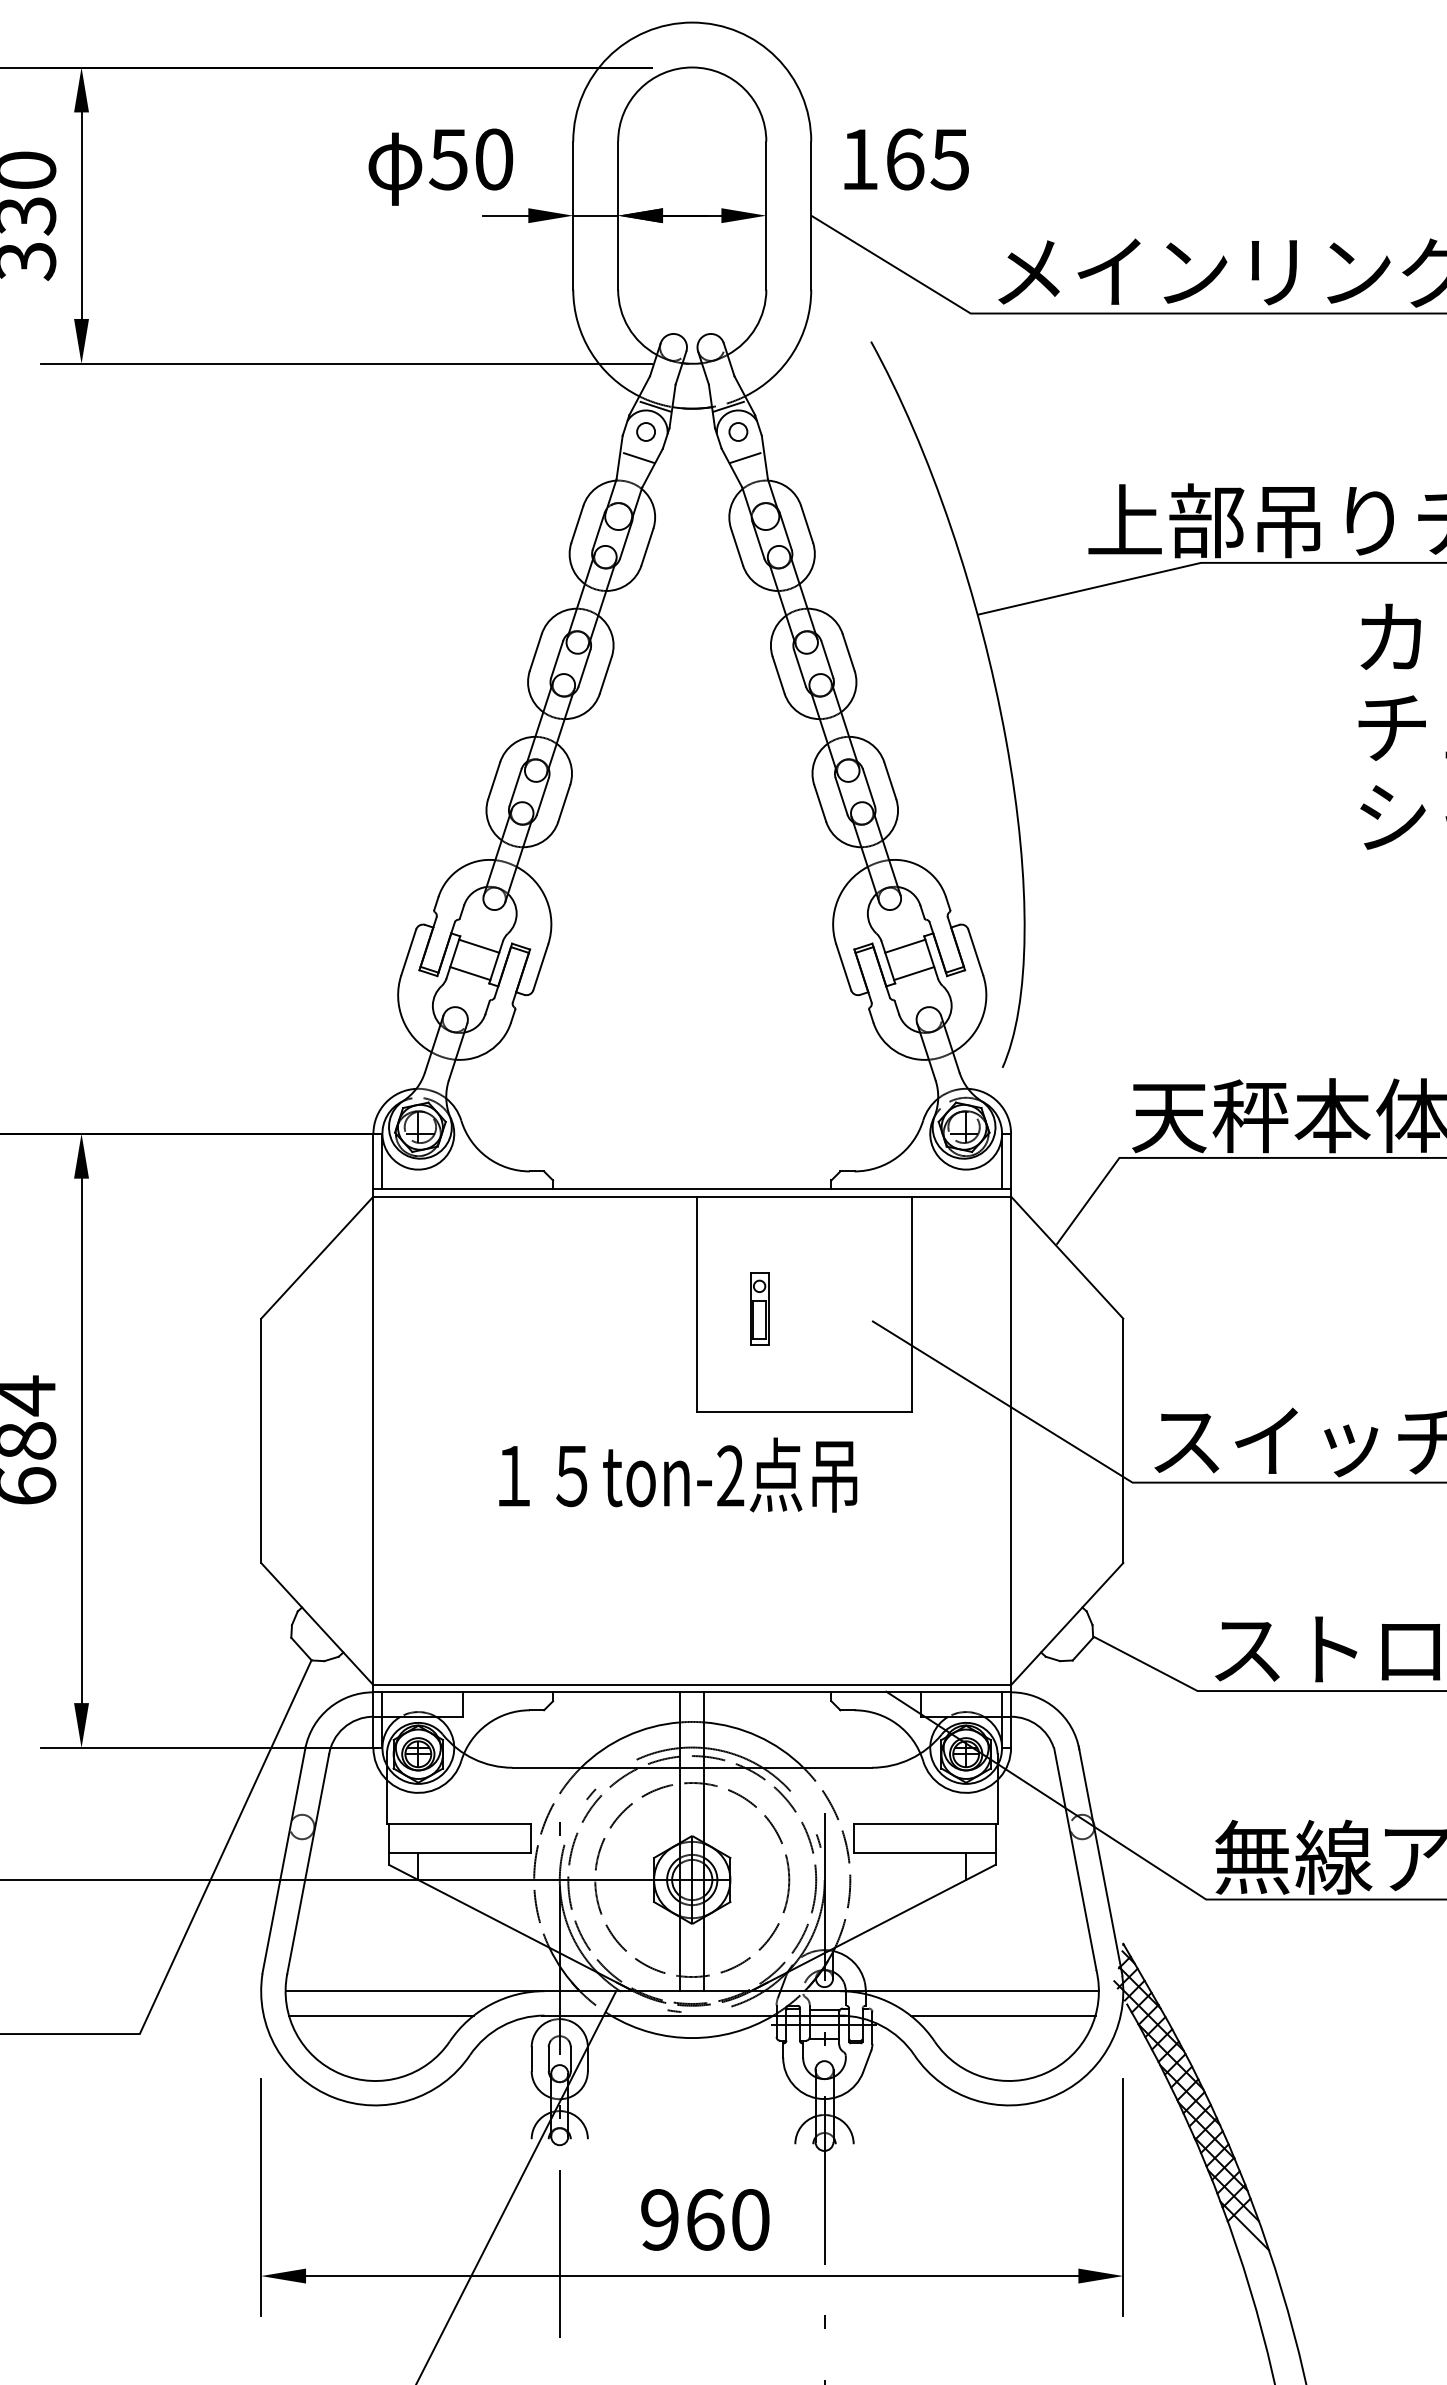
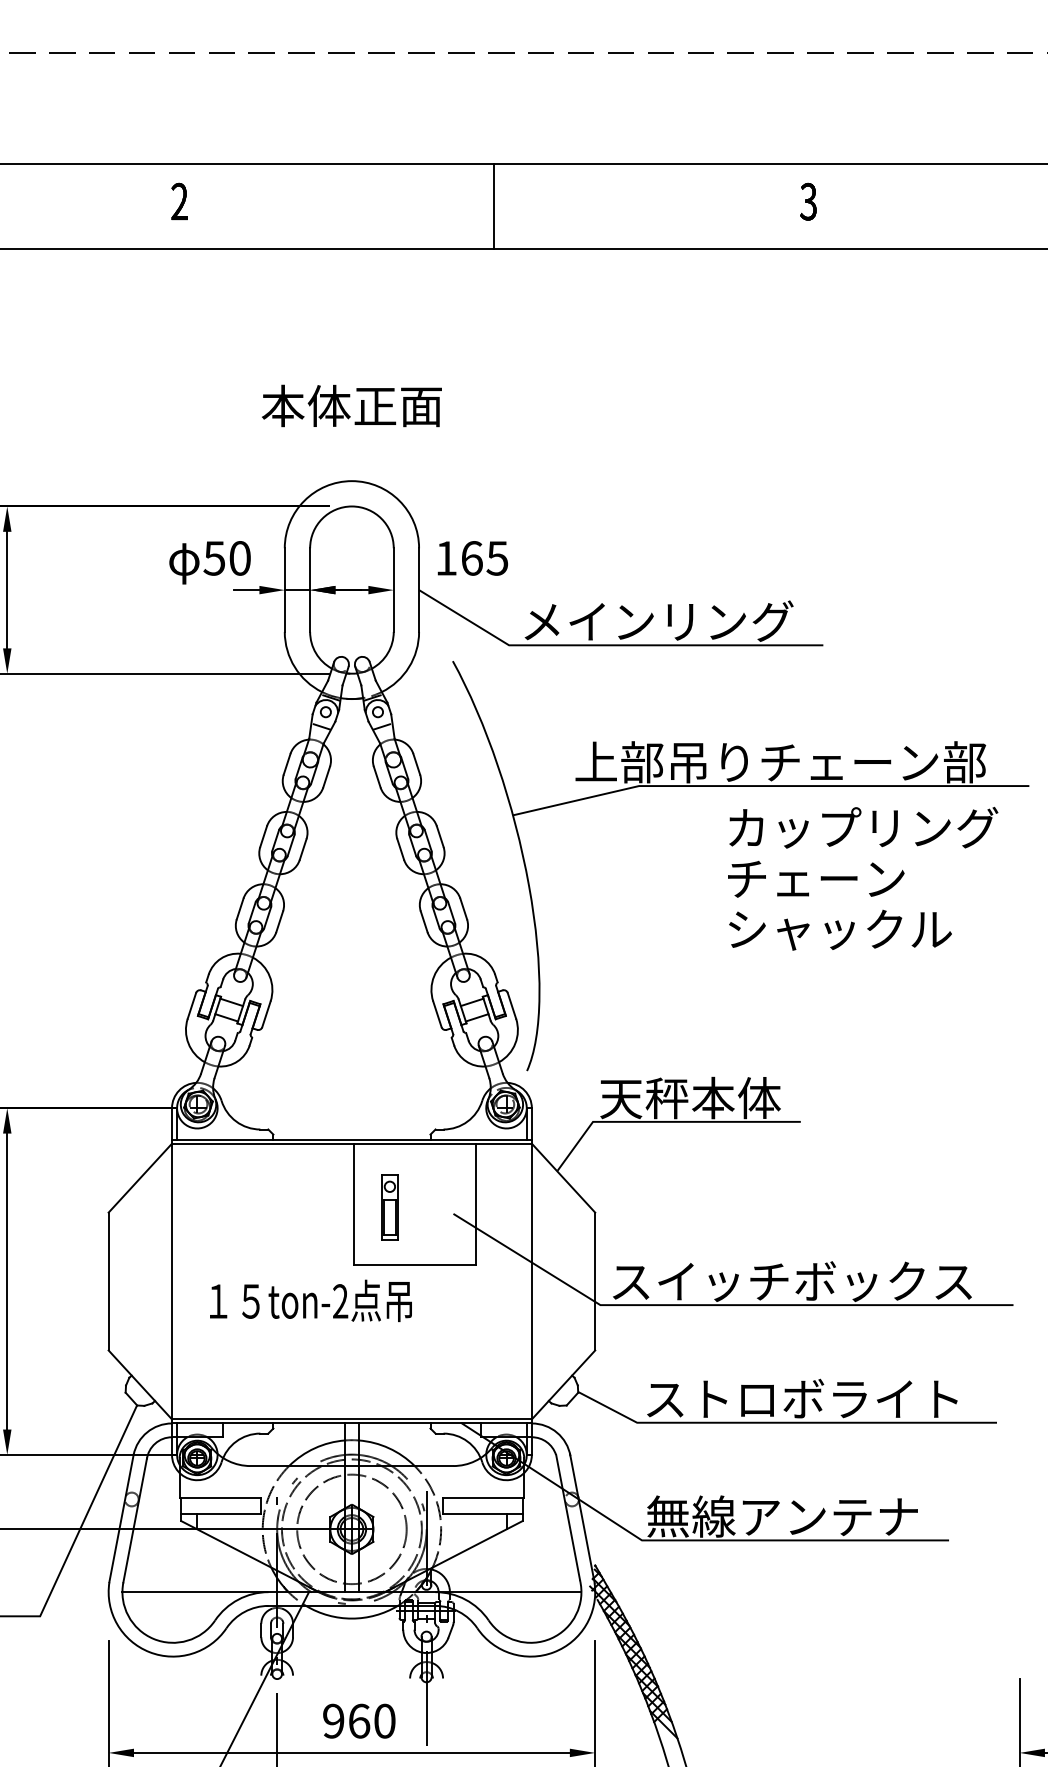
part: (758, 1307) -> (389, 1206), size x1.6
text: (677, 1474) -> (310, 1300), moved
line: (381, 2014) -> (176, 1605), removed
line: (1003, 2014) -> (527, 1605), removed

